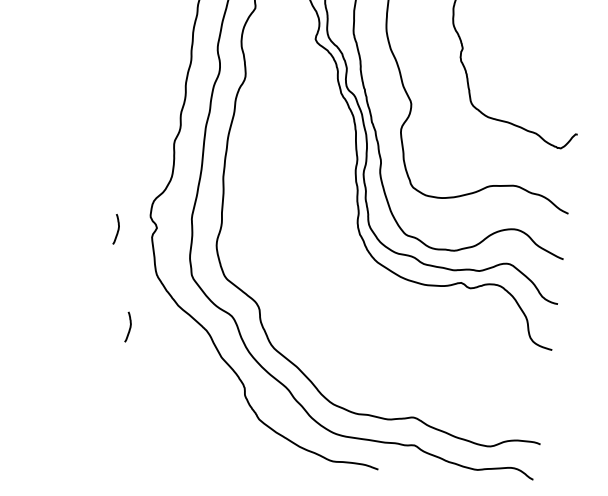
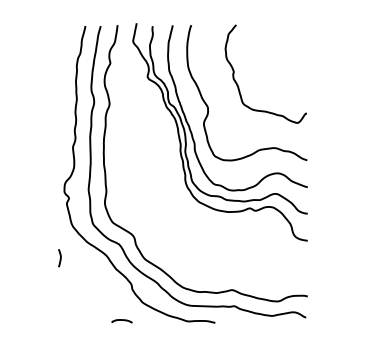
line: (116, 229) -> (45, 202), removed
curve: (220, 445) -> (121, 320), added

